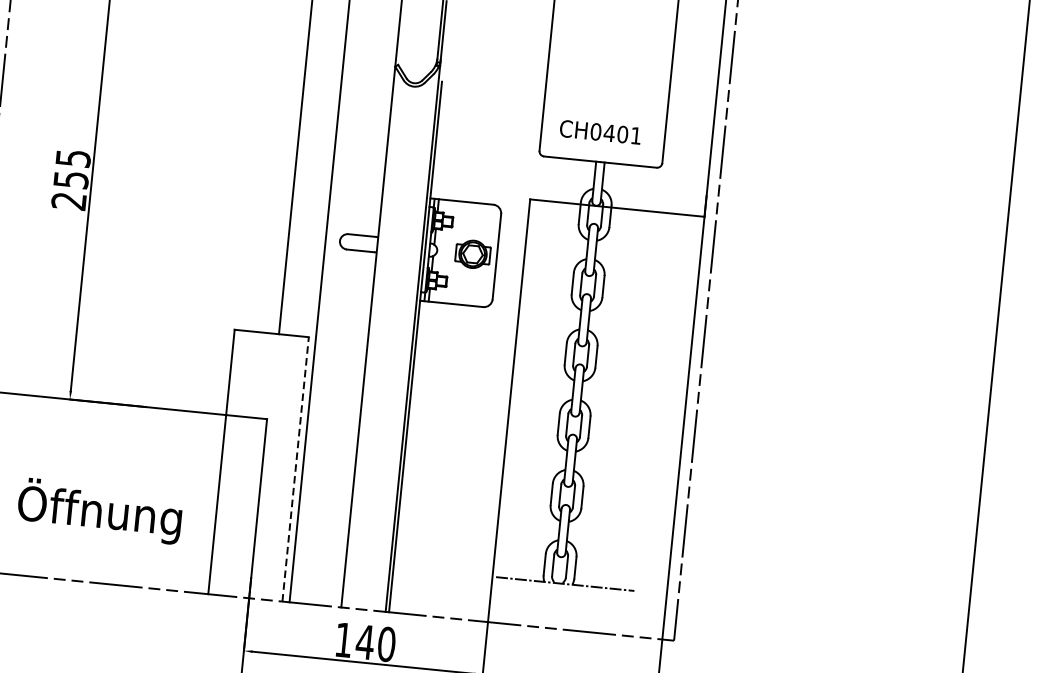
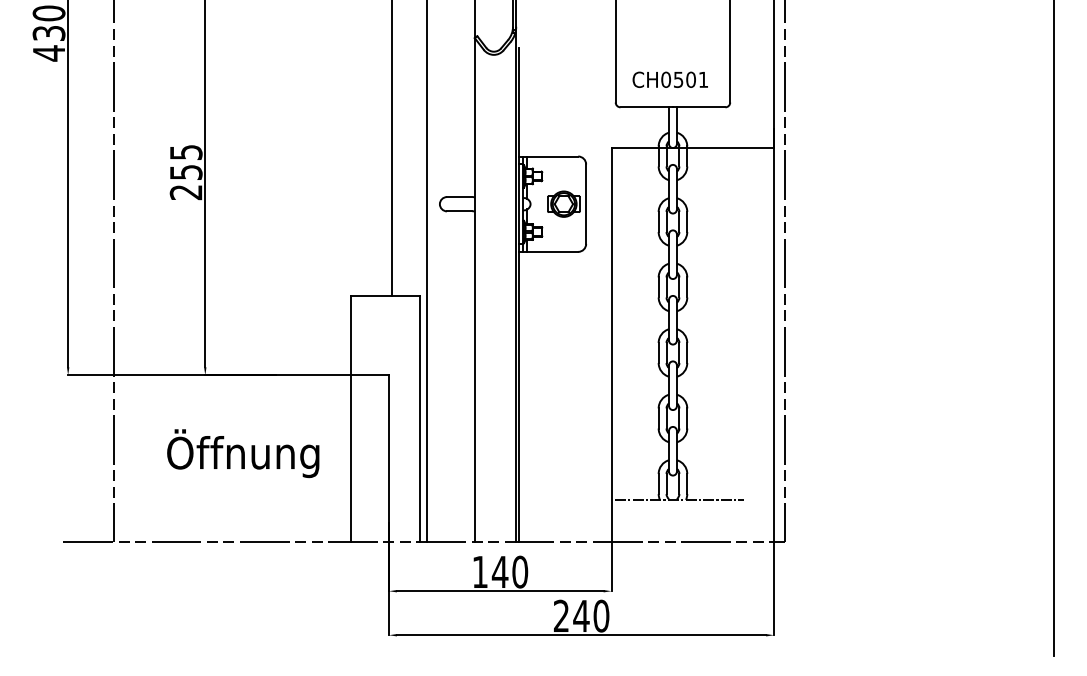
text: (609, 132) -> (678, 79), CH0401 -> CH0501
line: (296, 468) -> (420, 418), dashed -> solid
text: (100, 511) -> (243, 453), moved

